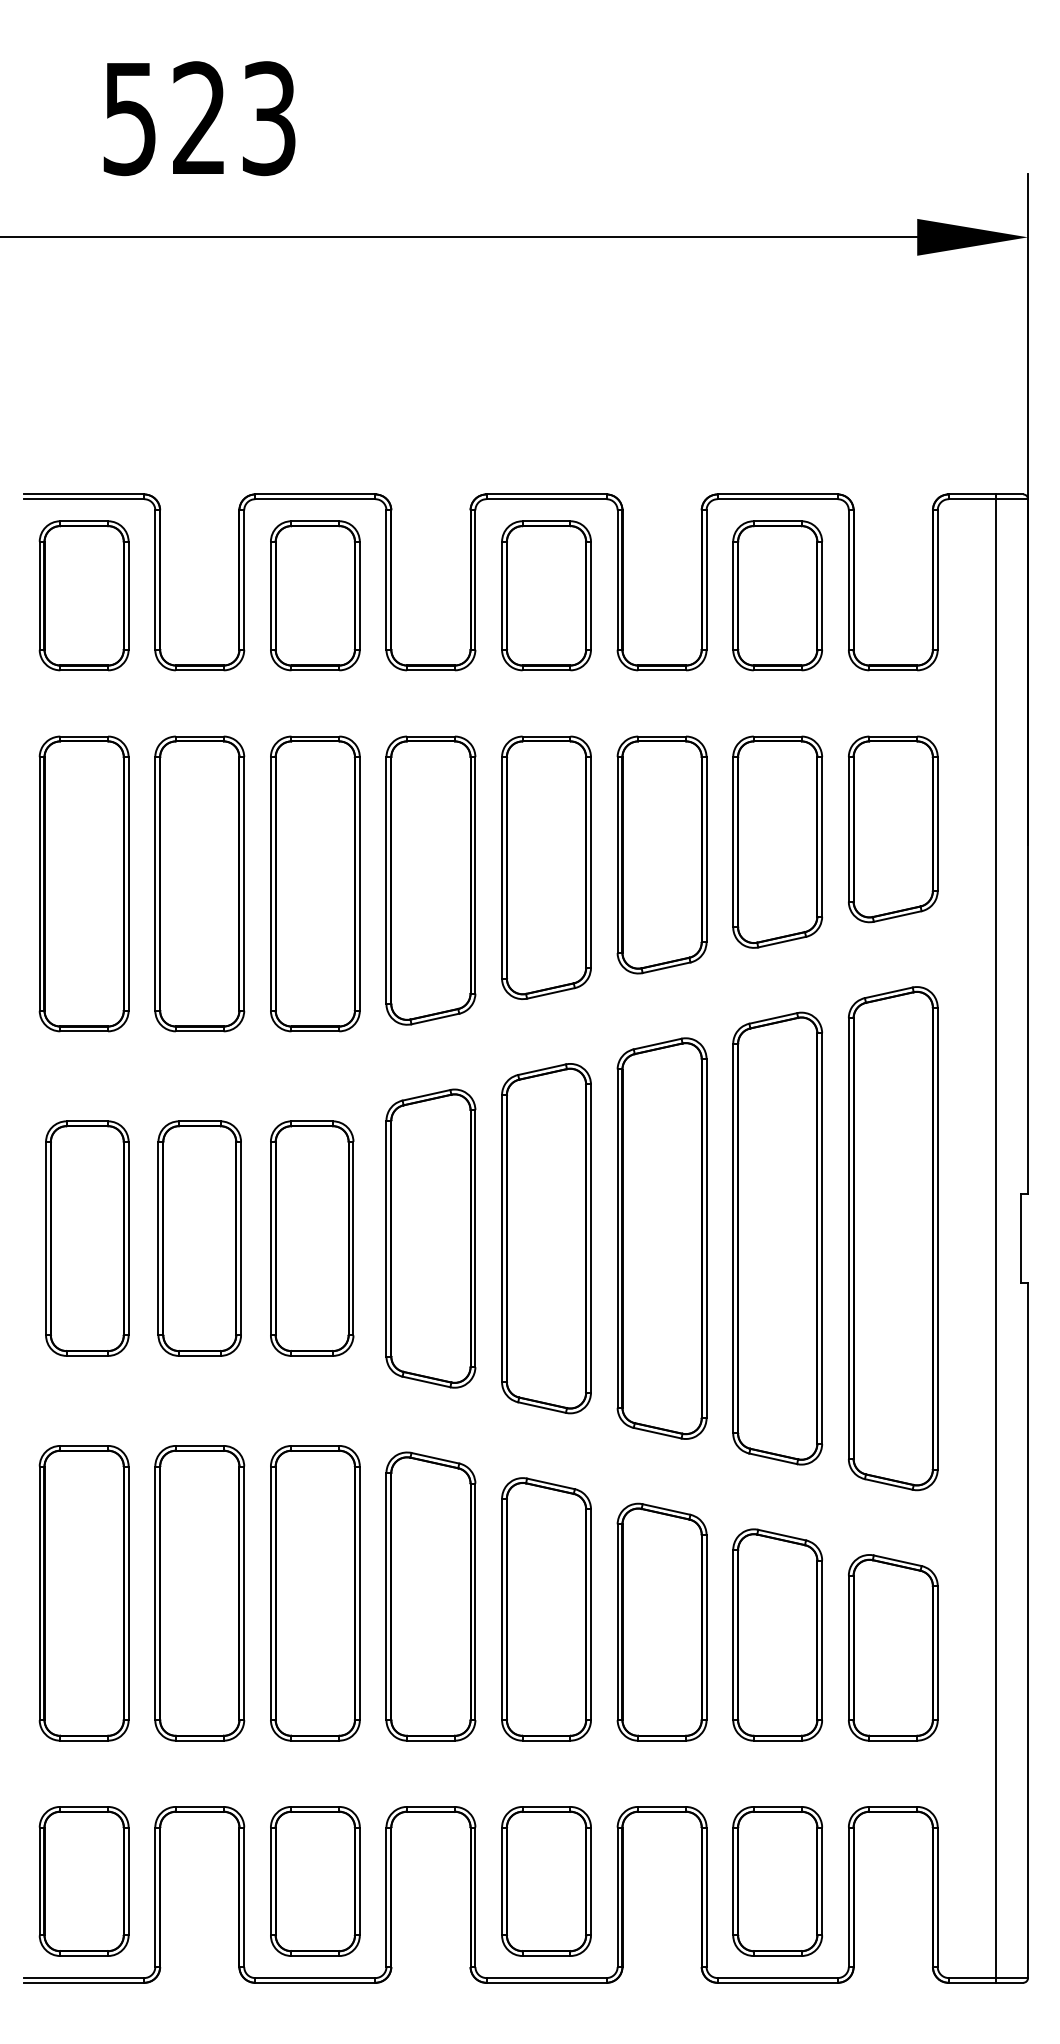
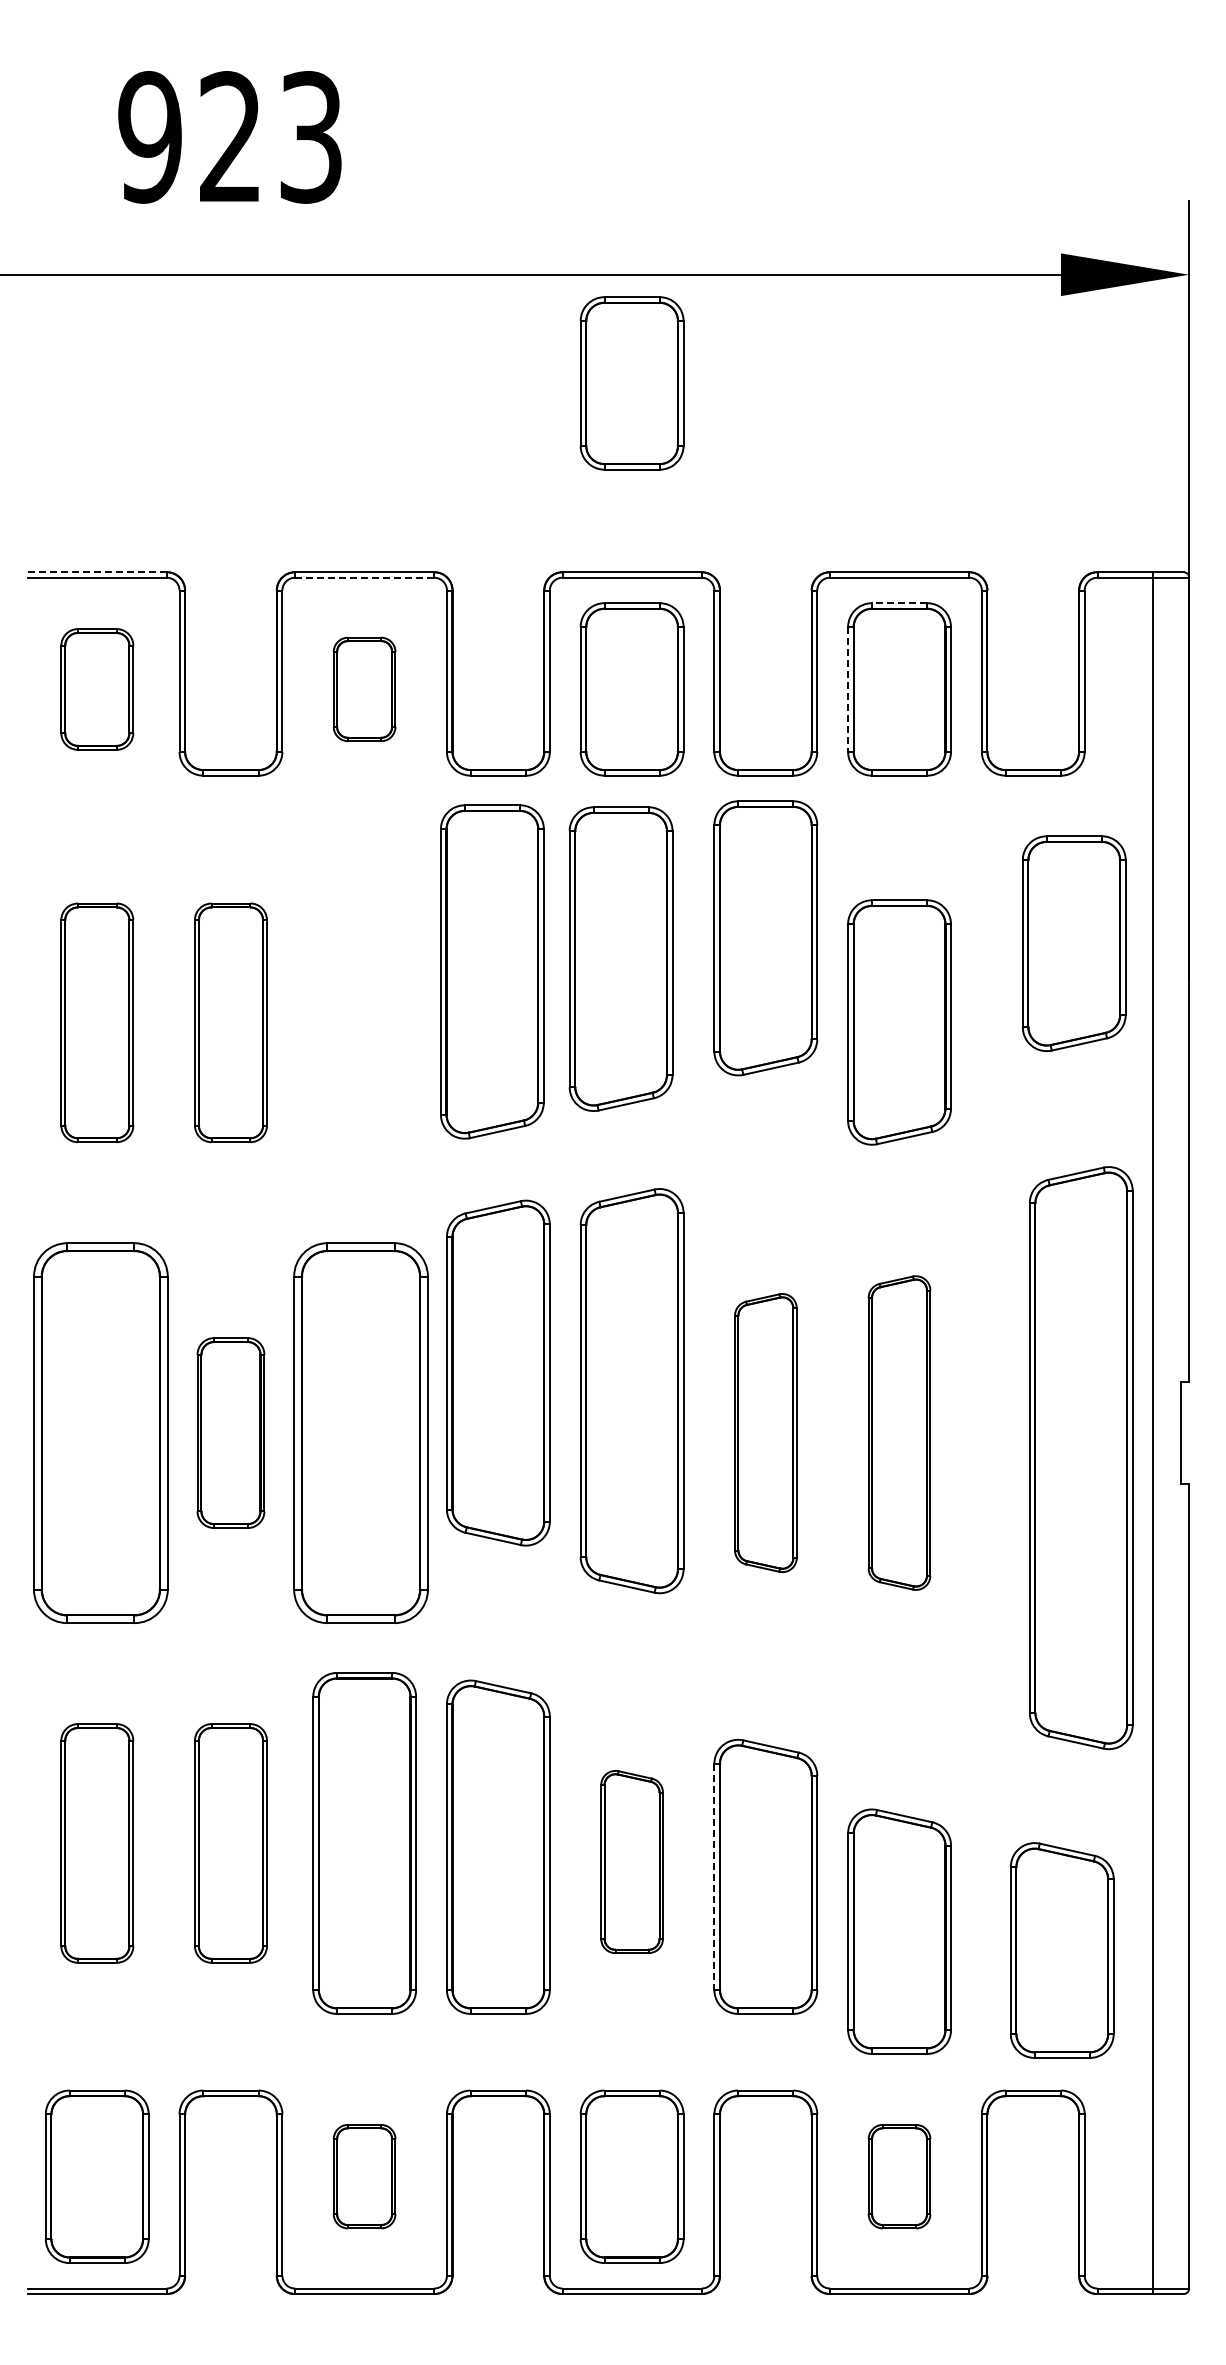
text: (129, 118) -> (149, 137), 523 -> 923
part: (545, 331) -> (631, 383), added
line: (83, 494) -> (96, 572), solid -> dashed
line: (316, 499) -> (365, 577), solid -> dashed
line: (777, 521) -> (899, 603), solid -> dashed
part: (84, 595) -> (97, 689), size x0.7
part: (315, 595) -> (364, 689), size x0.6
line: (733, 595) -> (848, 689), solid -> dashed
part: (893, 829) -> (1074, 943), moved
part: (777, 842) -> (899, 1022), moved
part: (661, 855) -> (765, 938), moved
part: (545, 867) -> (620, 958), moved
part: (431, 880) -> (492, 971), moved
part: (84, 883) -> (97, 1022), size x0.7
part: (199, 883) -> (230, 1022), size x0.7
part: (315, 883) -> (364, 1022), removed
part: (86, 1238) -> (100, 1432), size x1.4
part: (199, 1238) -> (230, 1432), size x0.7
part: (311, 1238) -> (360, 1432), size x1.4
part: (431, 1238) -> (498, 1372), moved
part: (545, 1238) -> (631, 1391), moved
part: (661, 1238) -> (765, 1432), size x0.6
part: (777, 1238) -> (899, 1432), size x0.6
part: (893, 1238) -> (1081, 1458), moved
part: (84, 1593) -> (97, 1843), size x0.7
part: (199, 1593) -> (230, 1843), size x0.7
part: (545, 1608) -> (631, 1861), size x0.6
line: (617, 1622) -> (714, 1877), solid -> dashed
part: (777, 1634) -> (899, 1931), moved
part: (893, 1647) -> (1062, 1950), moved
part: (315, 1881) -> (364, 2176), size x0.6
part: (777, 1881) -> (899, 2176), size x0.6

